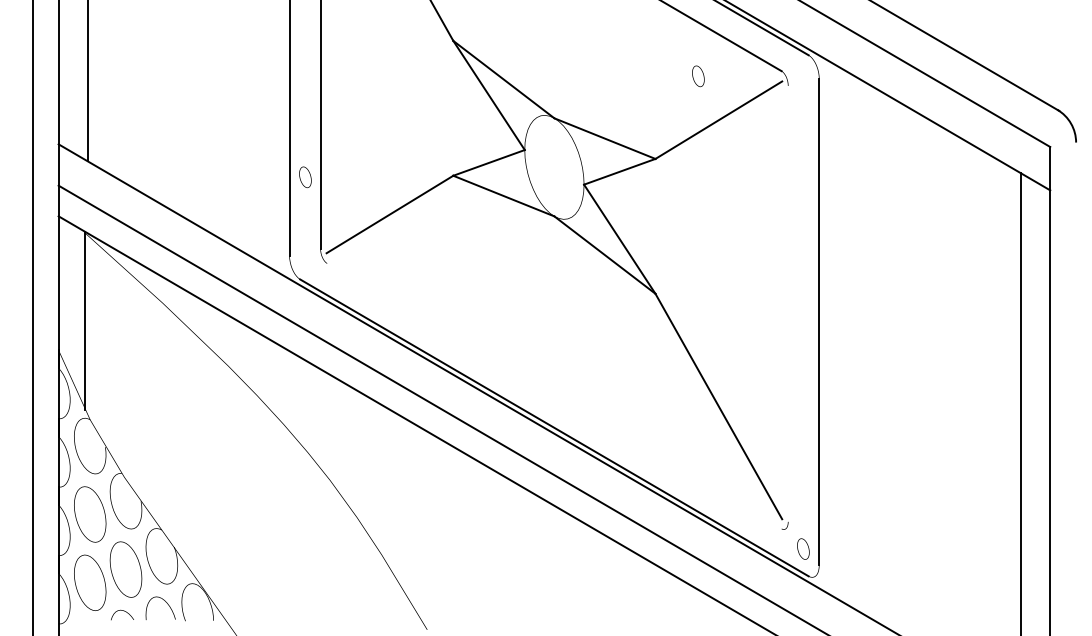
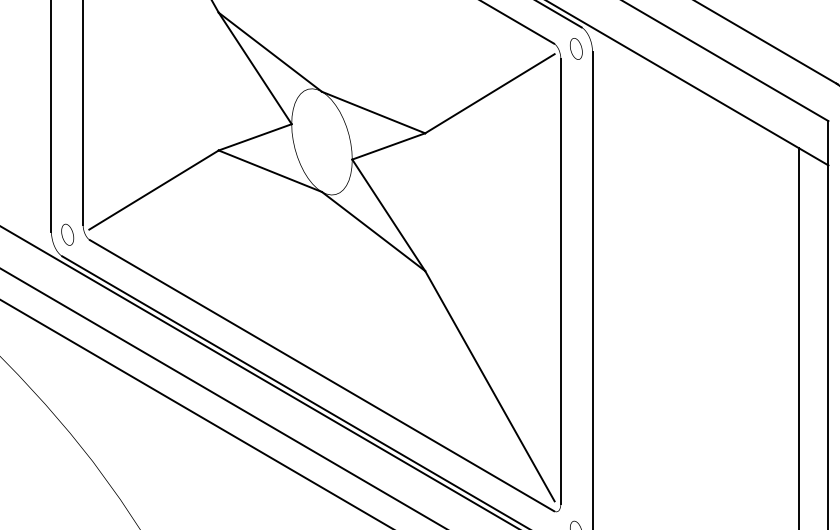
part: (698, 76) -> (576, 49), moved
part: (305, 177) -> (67, 234), moved
line: (788, 303) -> (561, 280), added
line: (554, 395) -> (322, 374), added

